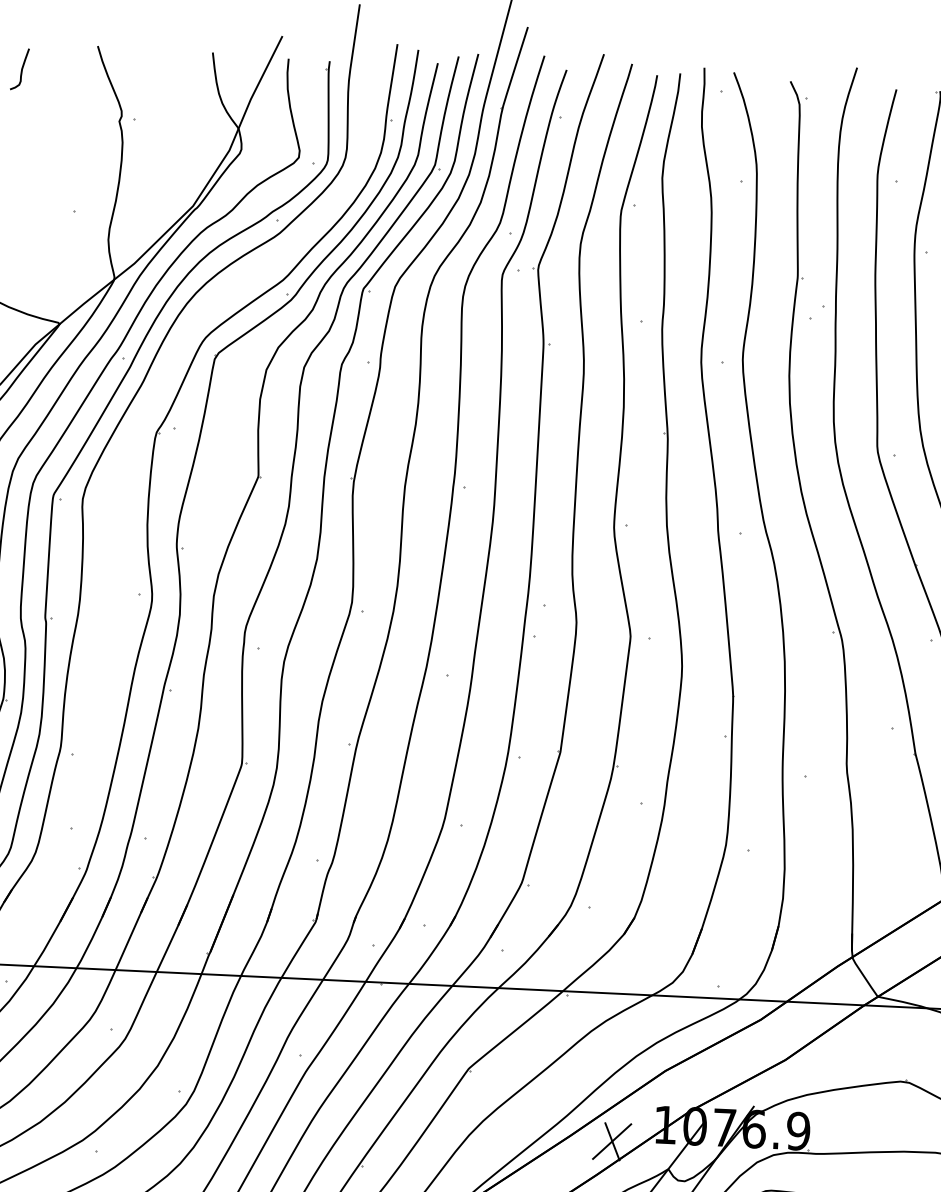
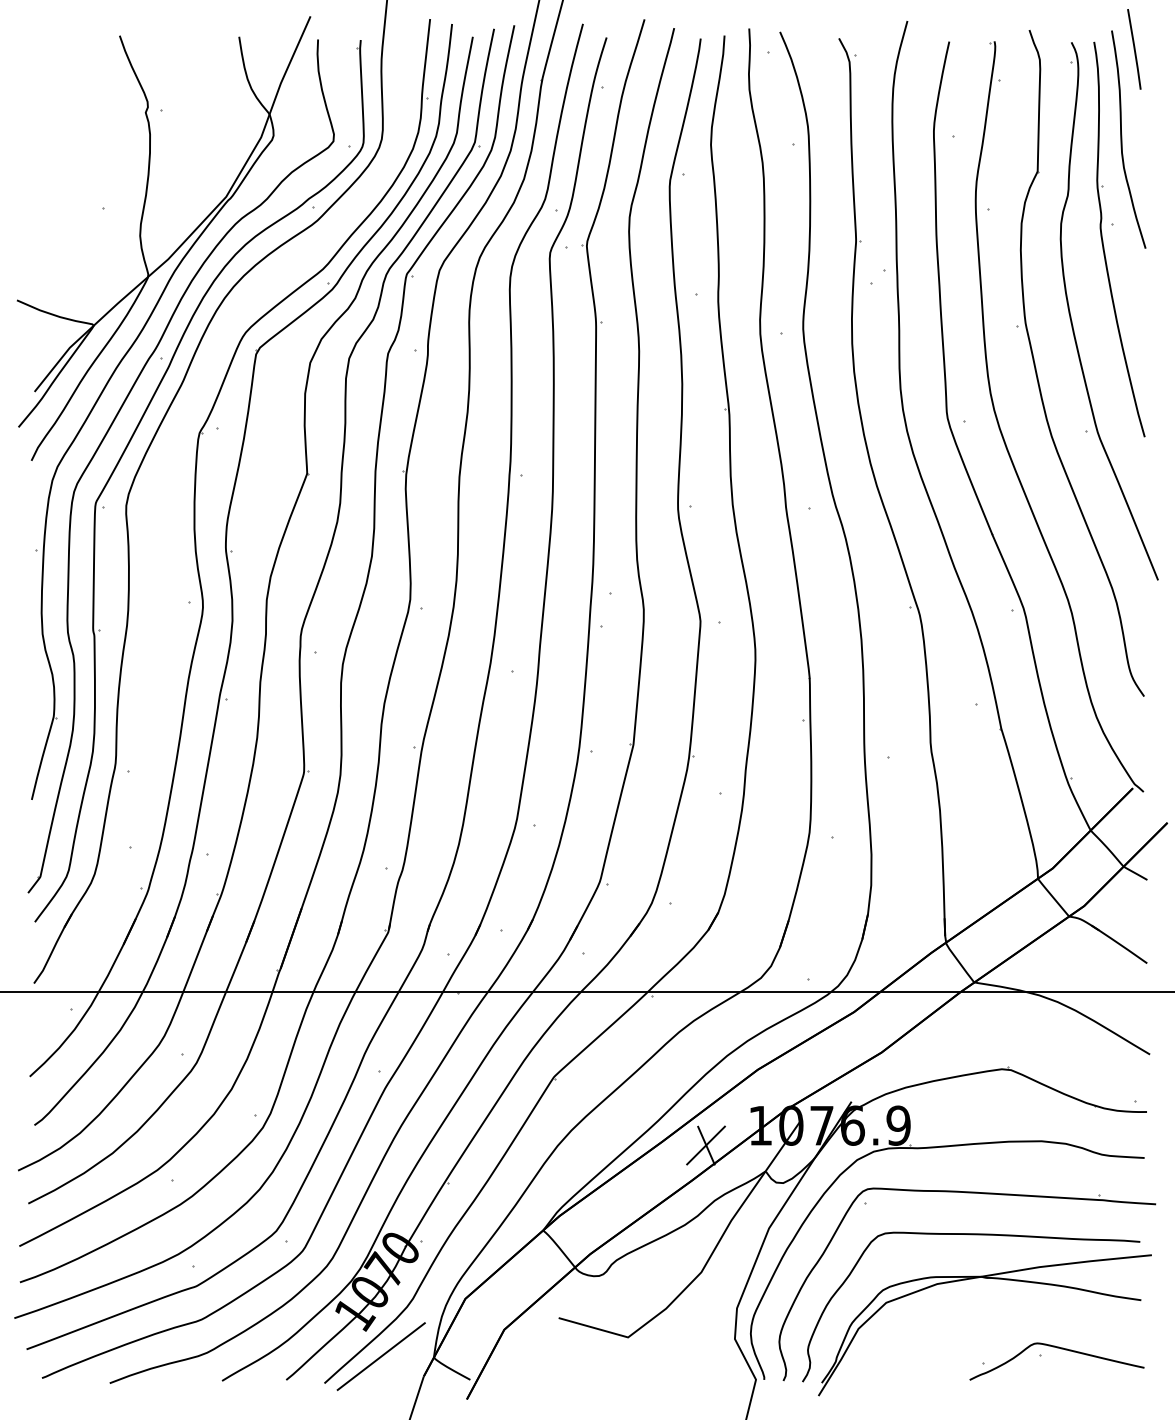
curve: (21, 69) -> (41, 63), removed

